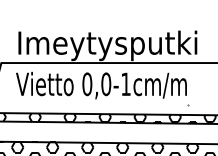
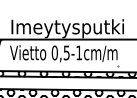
text: (105, 83) -> (66, 52), 0,0-1cm/m -> 0,5-1cm/m

